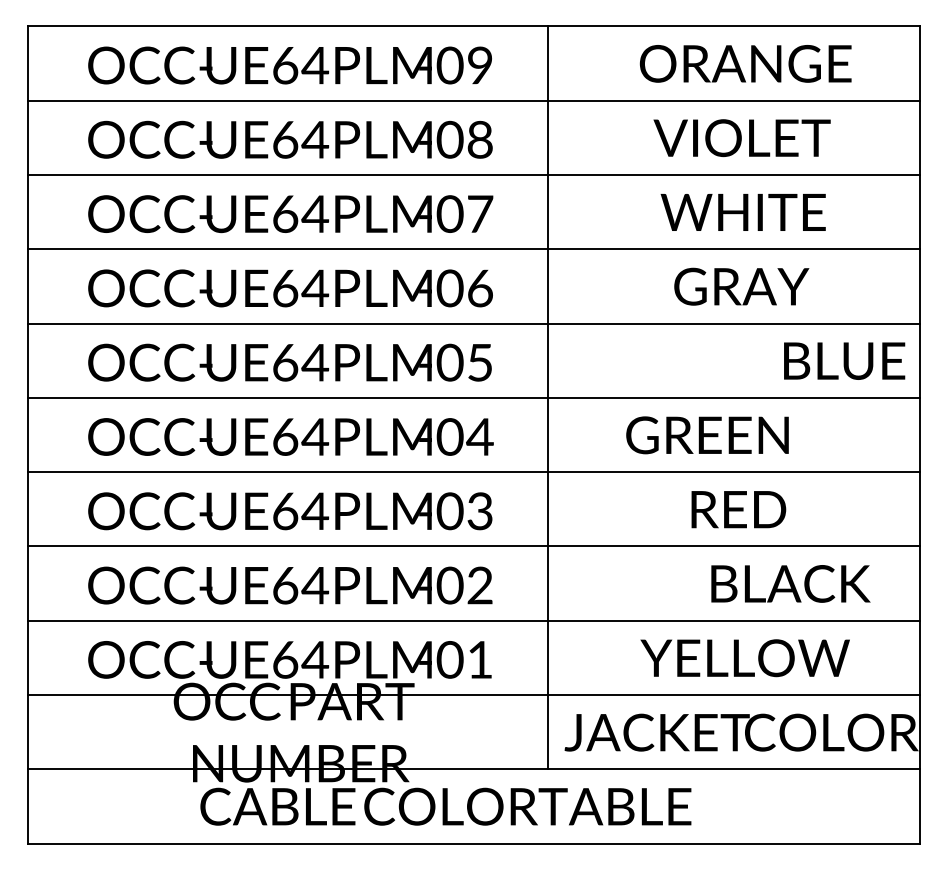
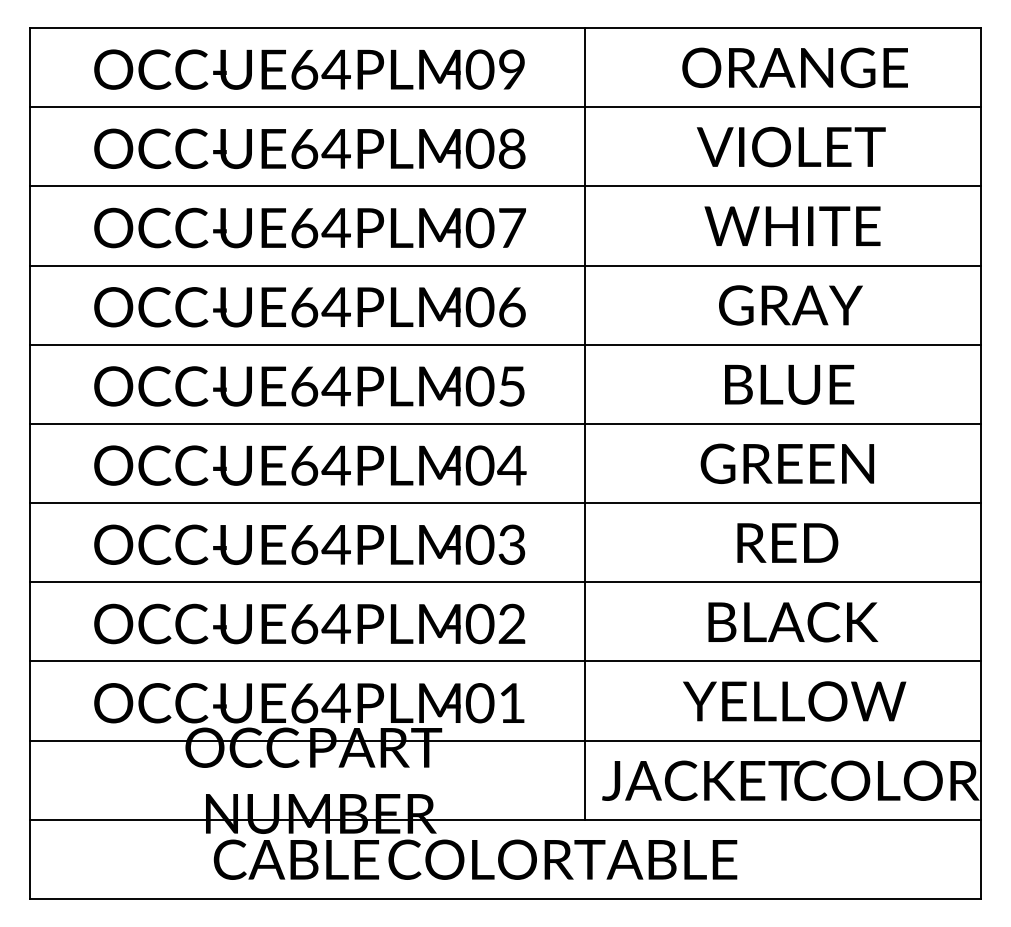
text: (844, 360) -> (789, 384), moved
text: (706, 435) -> (786, 463), moved
text: (791, 584) -> (793, 622), moved

